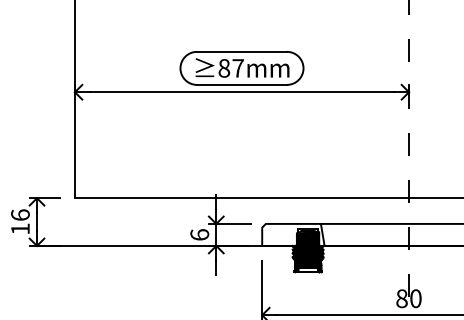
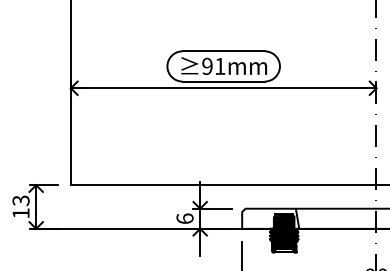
text: (230, 68) -> (213, 66), 87mm -> 91mm
text: (20, 215) -> (21, 201), 16 -> 13

